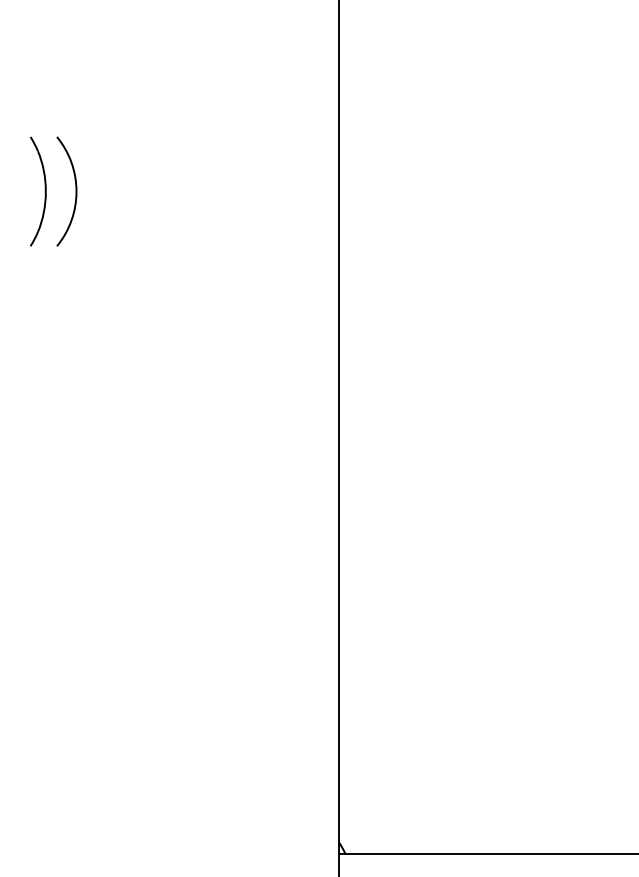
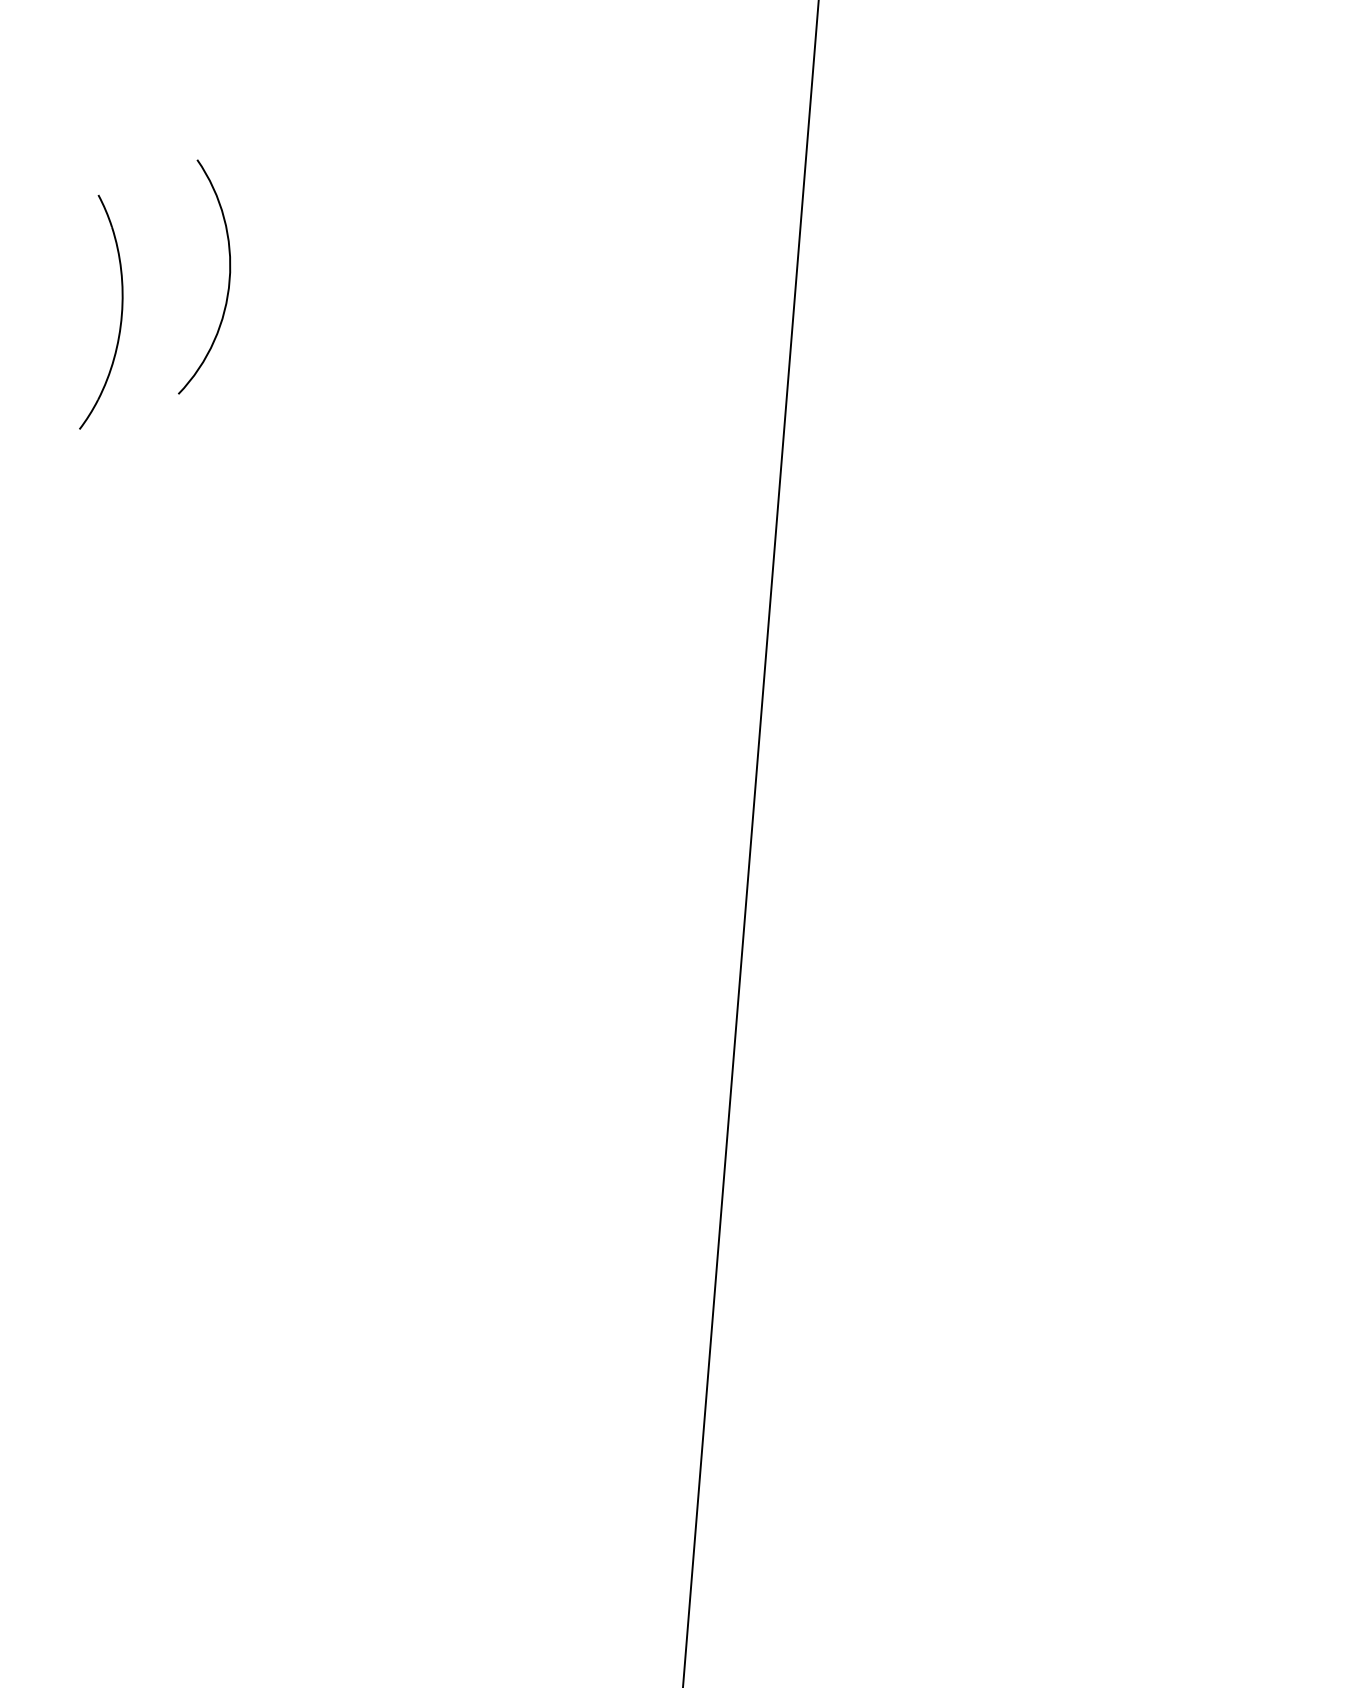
part: (38, 191) -> (106, 313), moved

